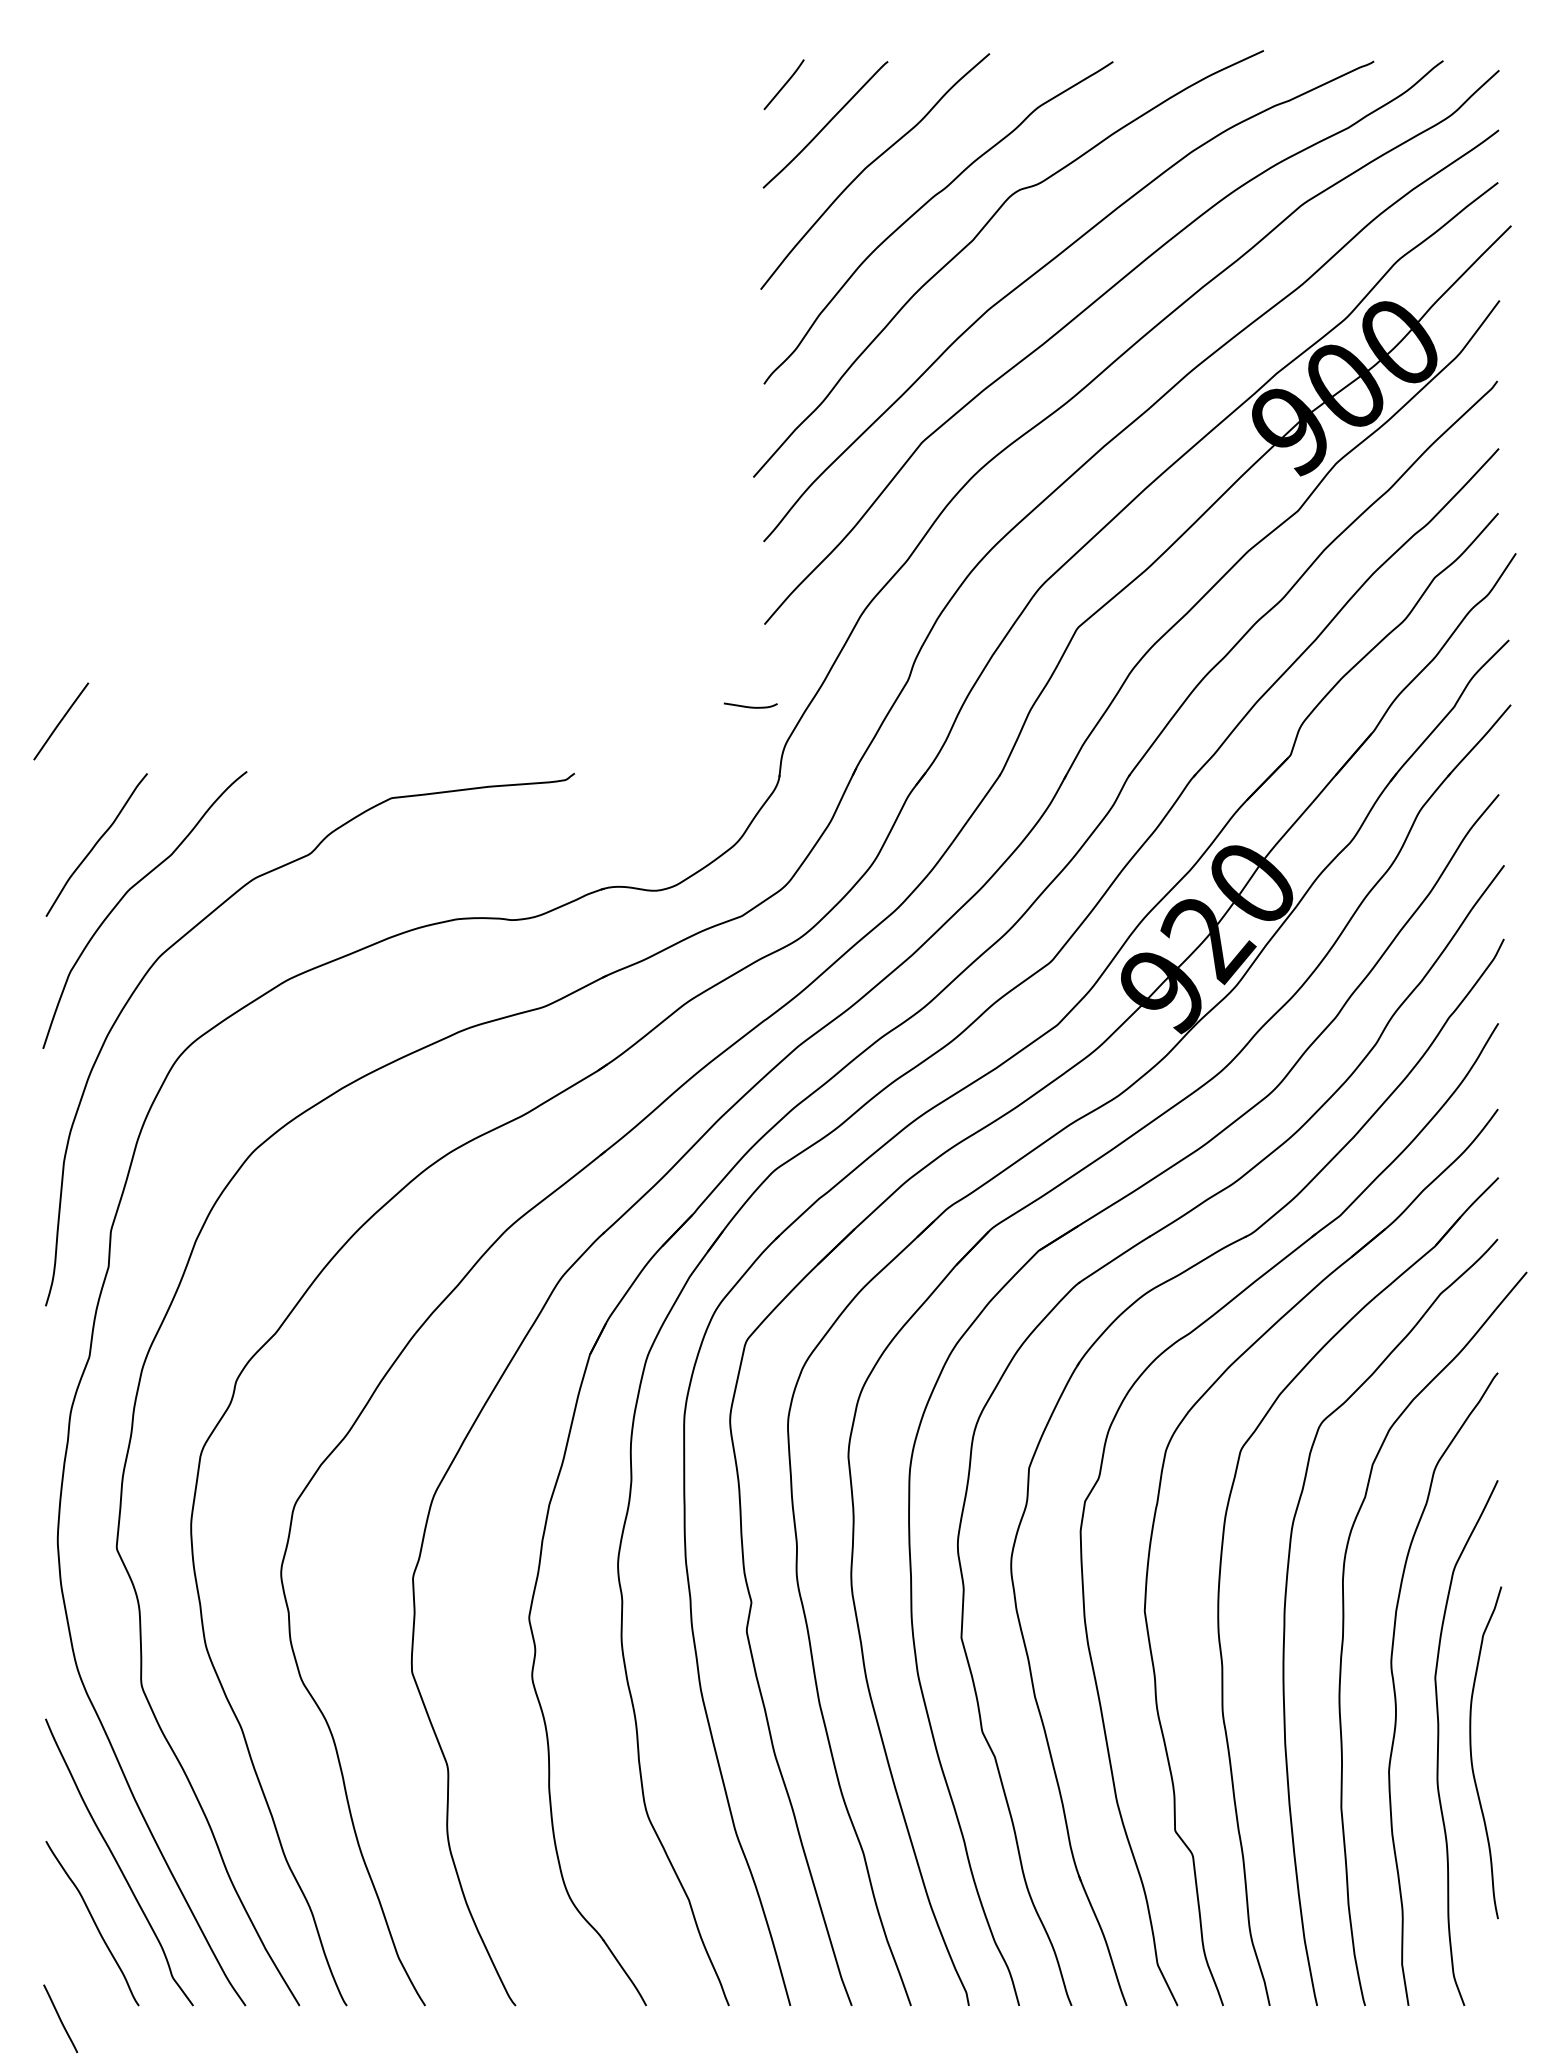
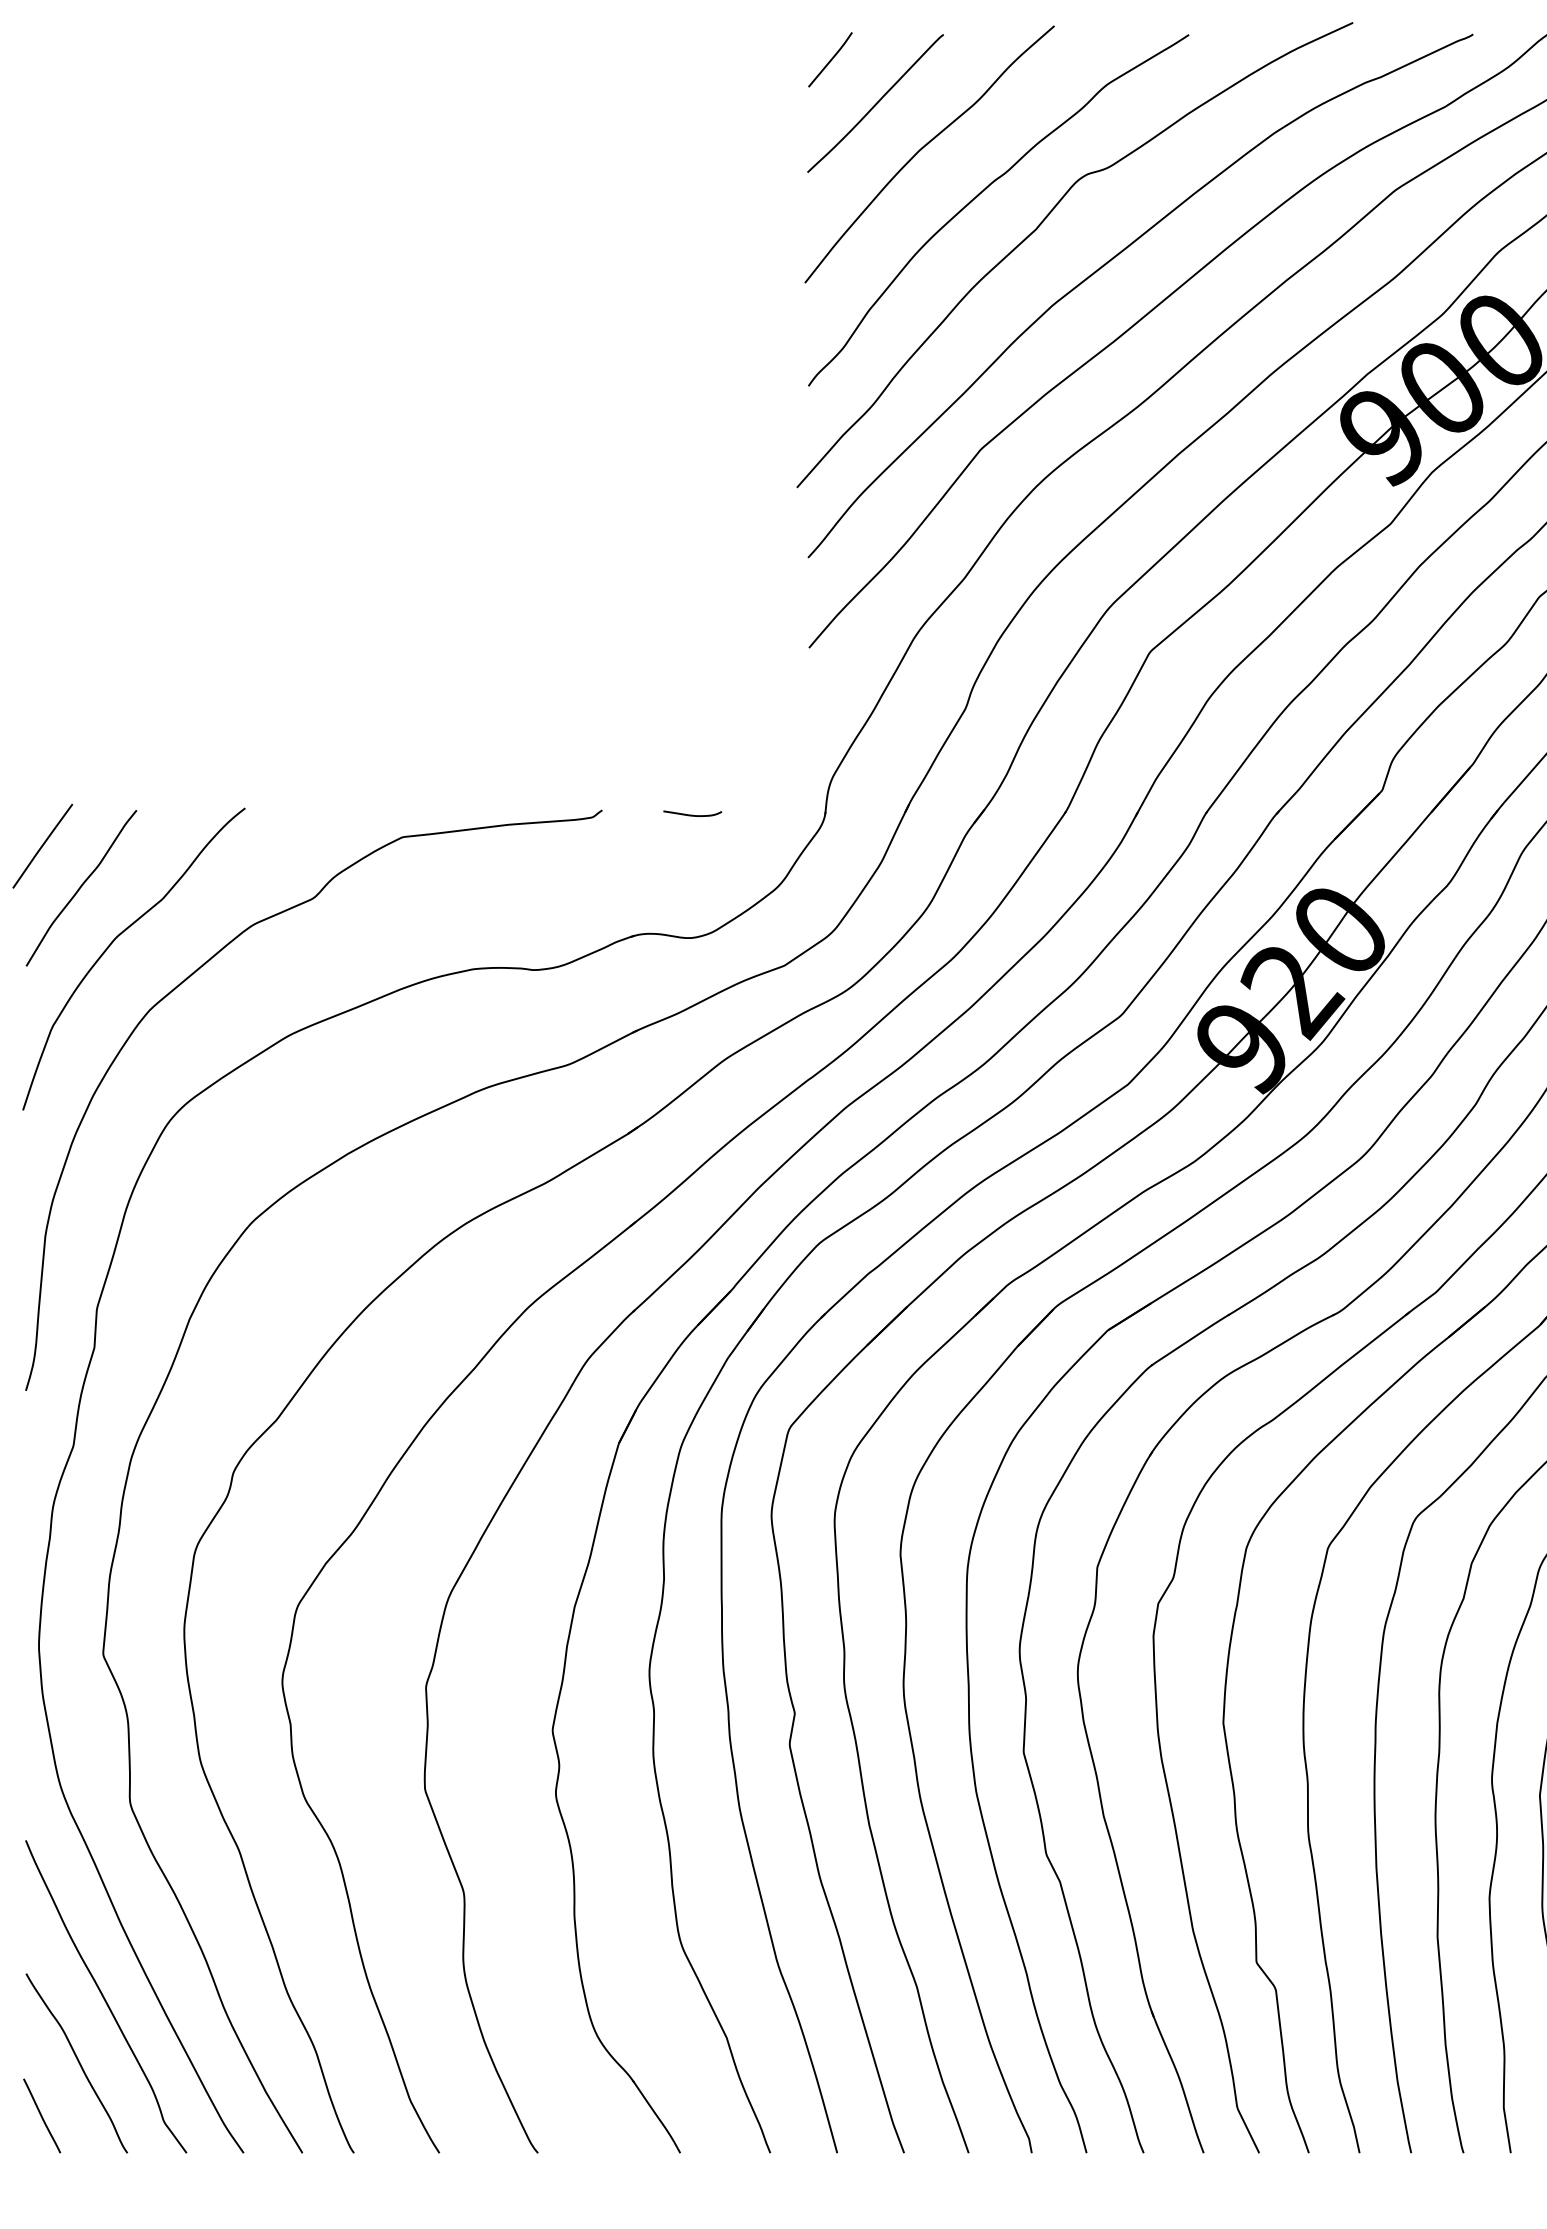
curve: (750, 706) -> (692, 814), moved
line: (61, 721) -> (43, 846), moved
line: (60, 2018) -> (41, 2115), moved

